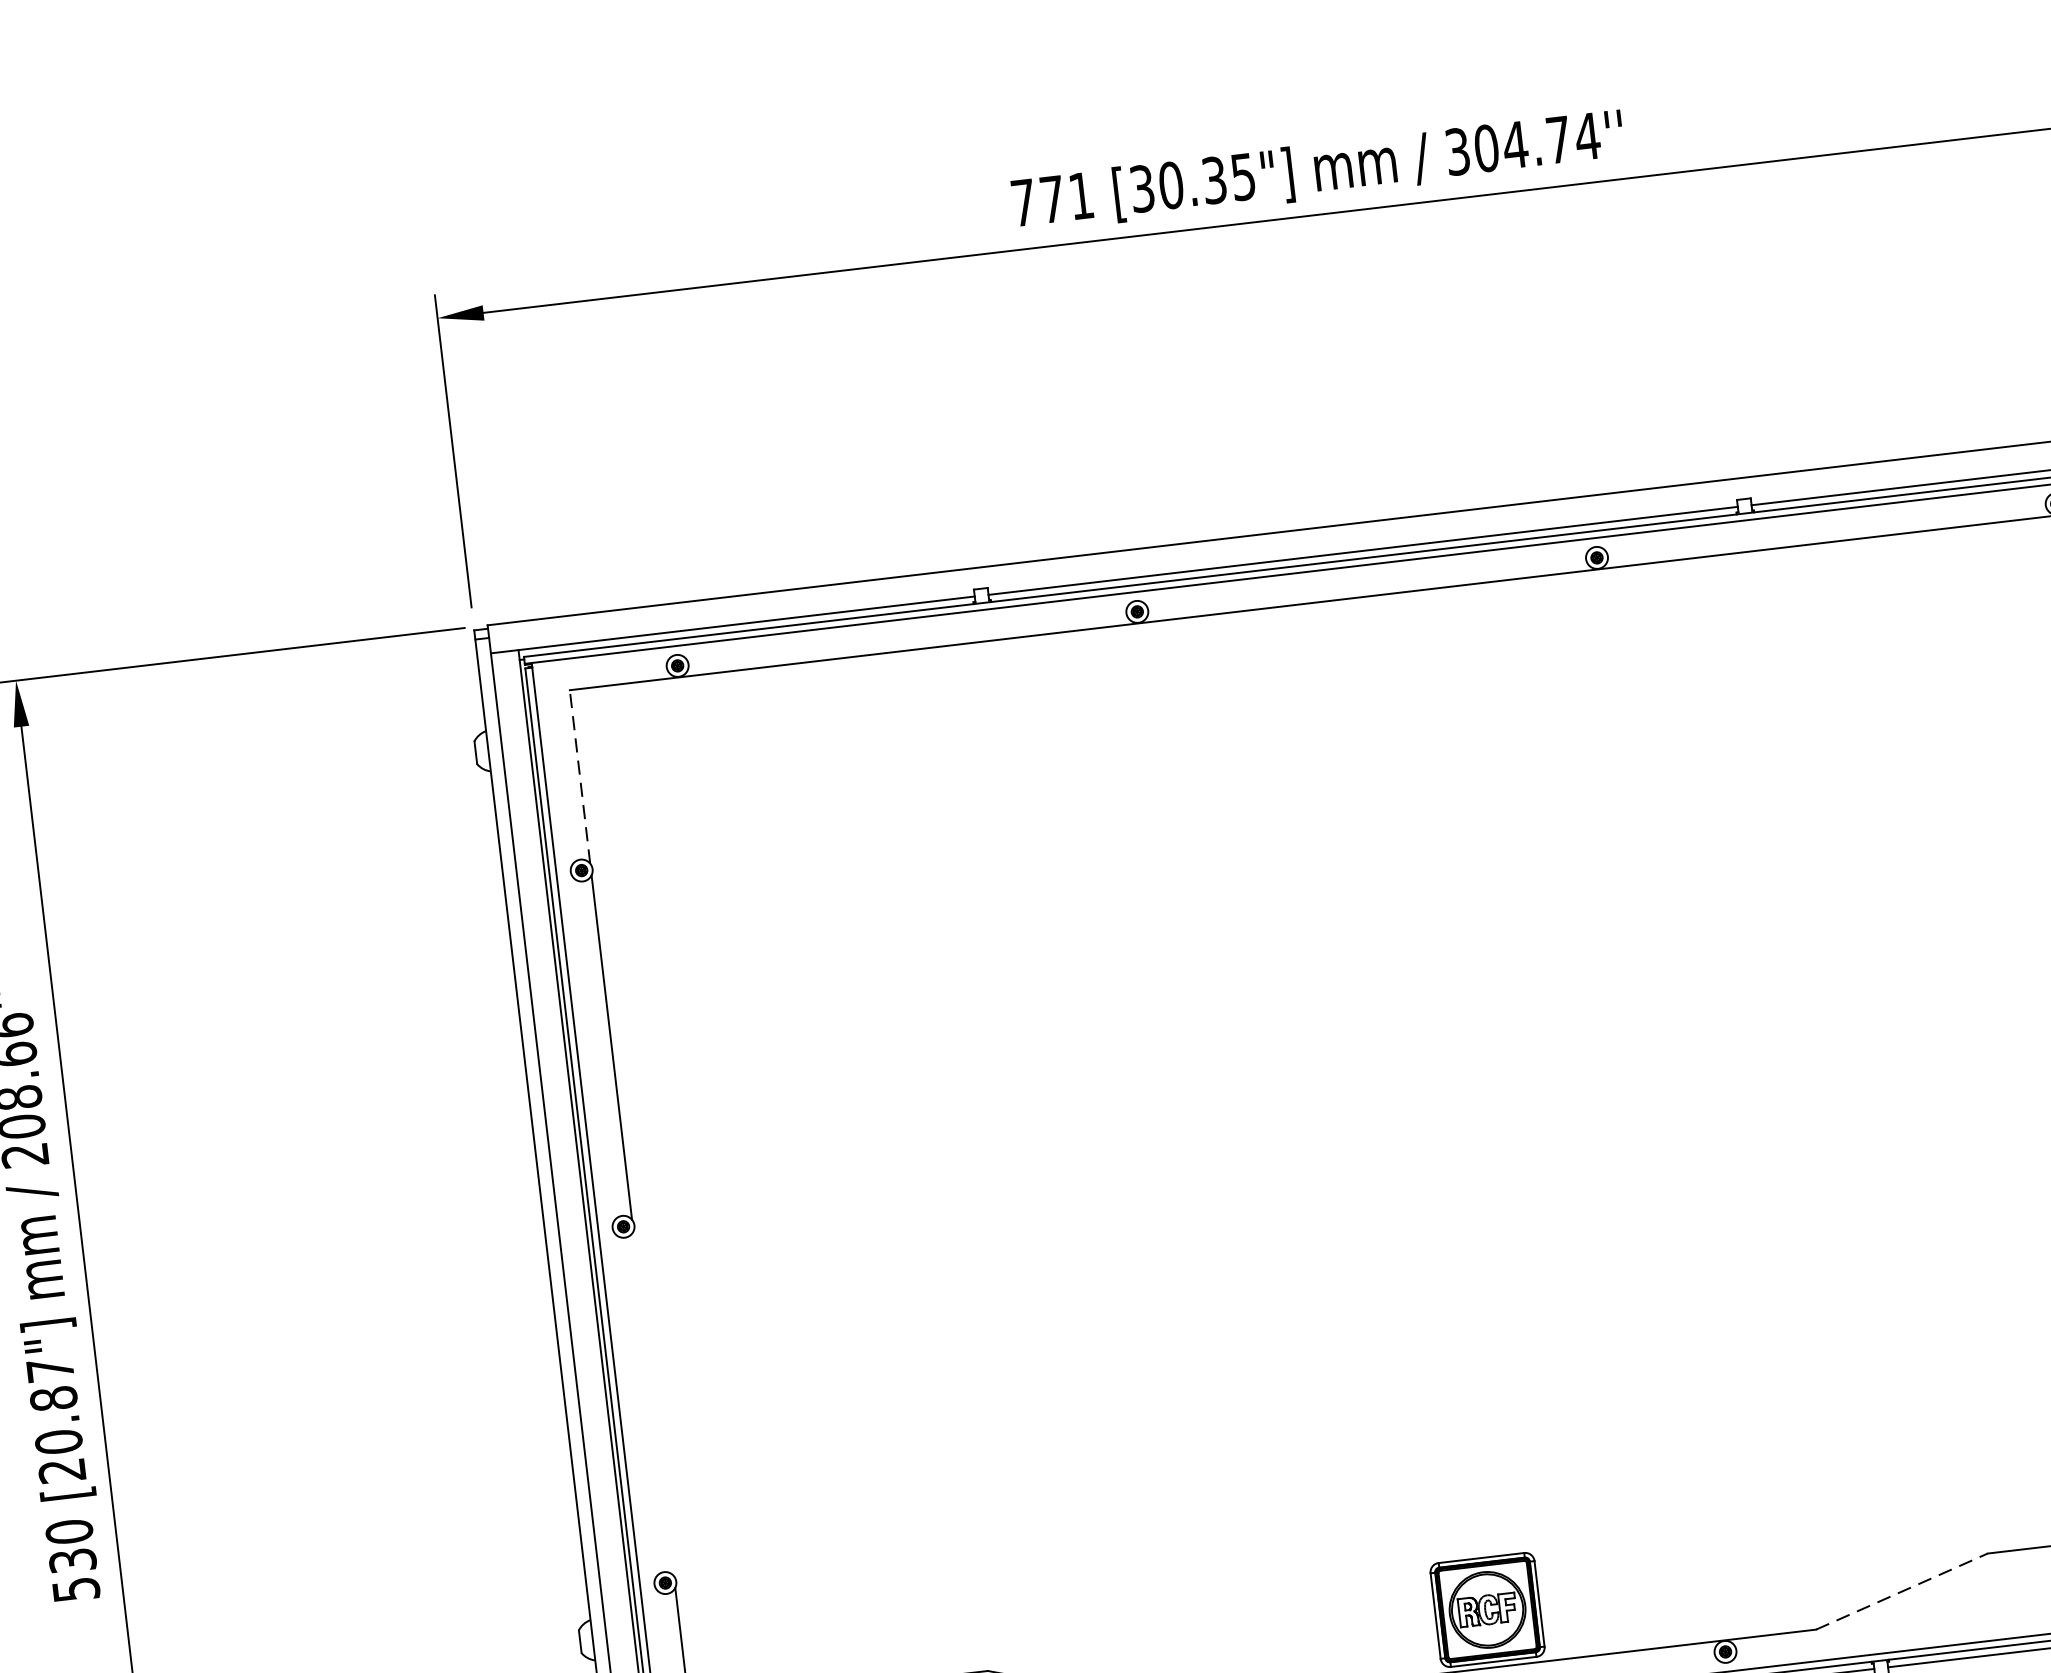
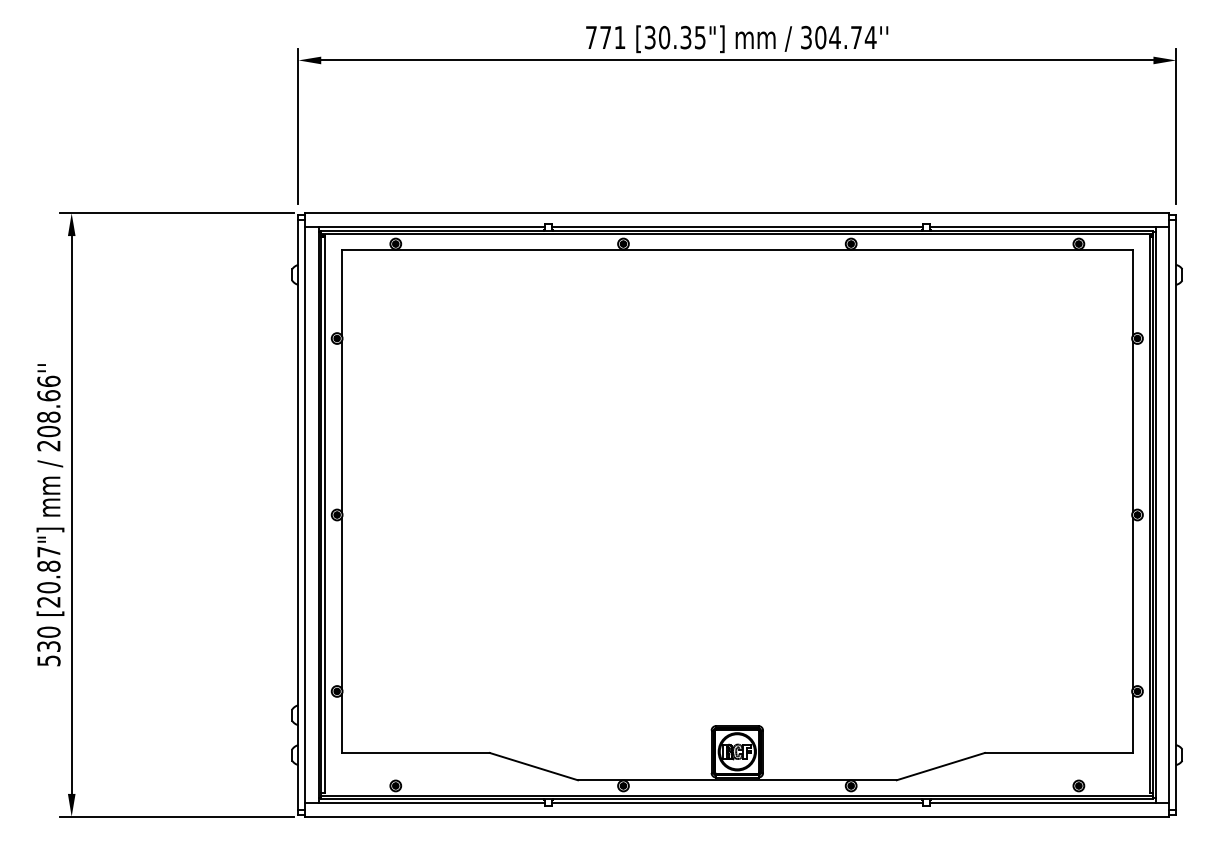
line: (579, 776) -> (341, 292), dashed -> solid
line: (653, 1402) -> (341, 602), added
line: (1903, 1591) -> (941, 766), dashed -> solid

